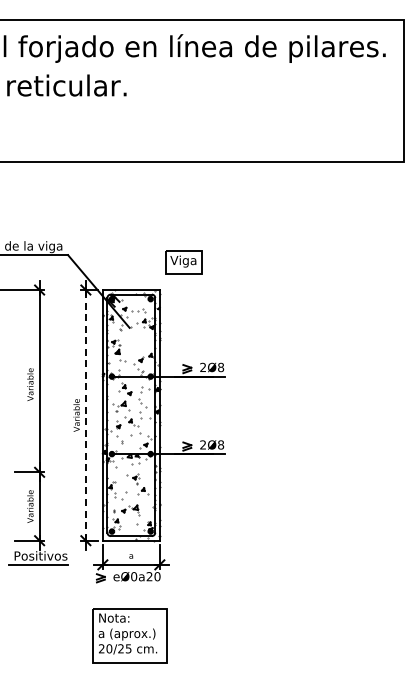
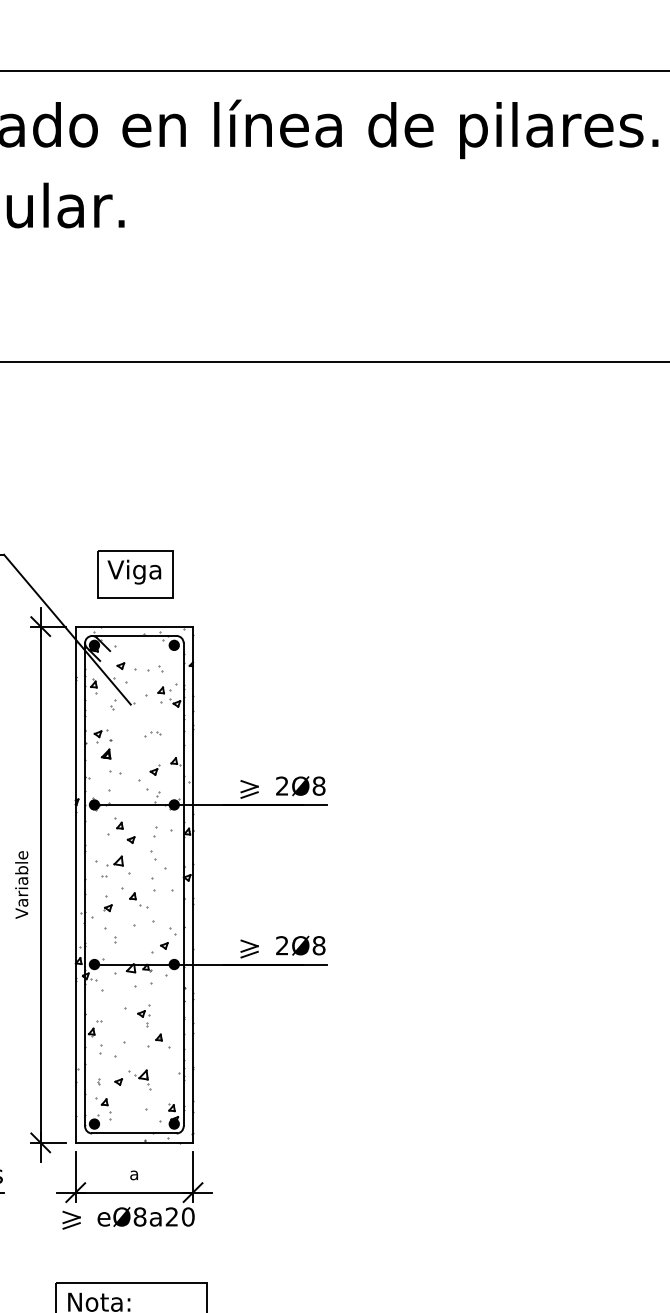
part: (183, 262) -> (134, 574), moved
part: (140, 342) -> (153, 734), added
line: (85, 414) -> (39, 882), dashed -> solid
text: (134, 576) -> (140, 1216), eØ0a20 -> eØ8a20

